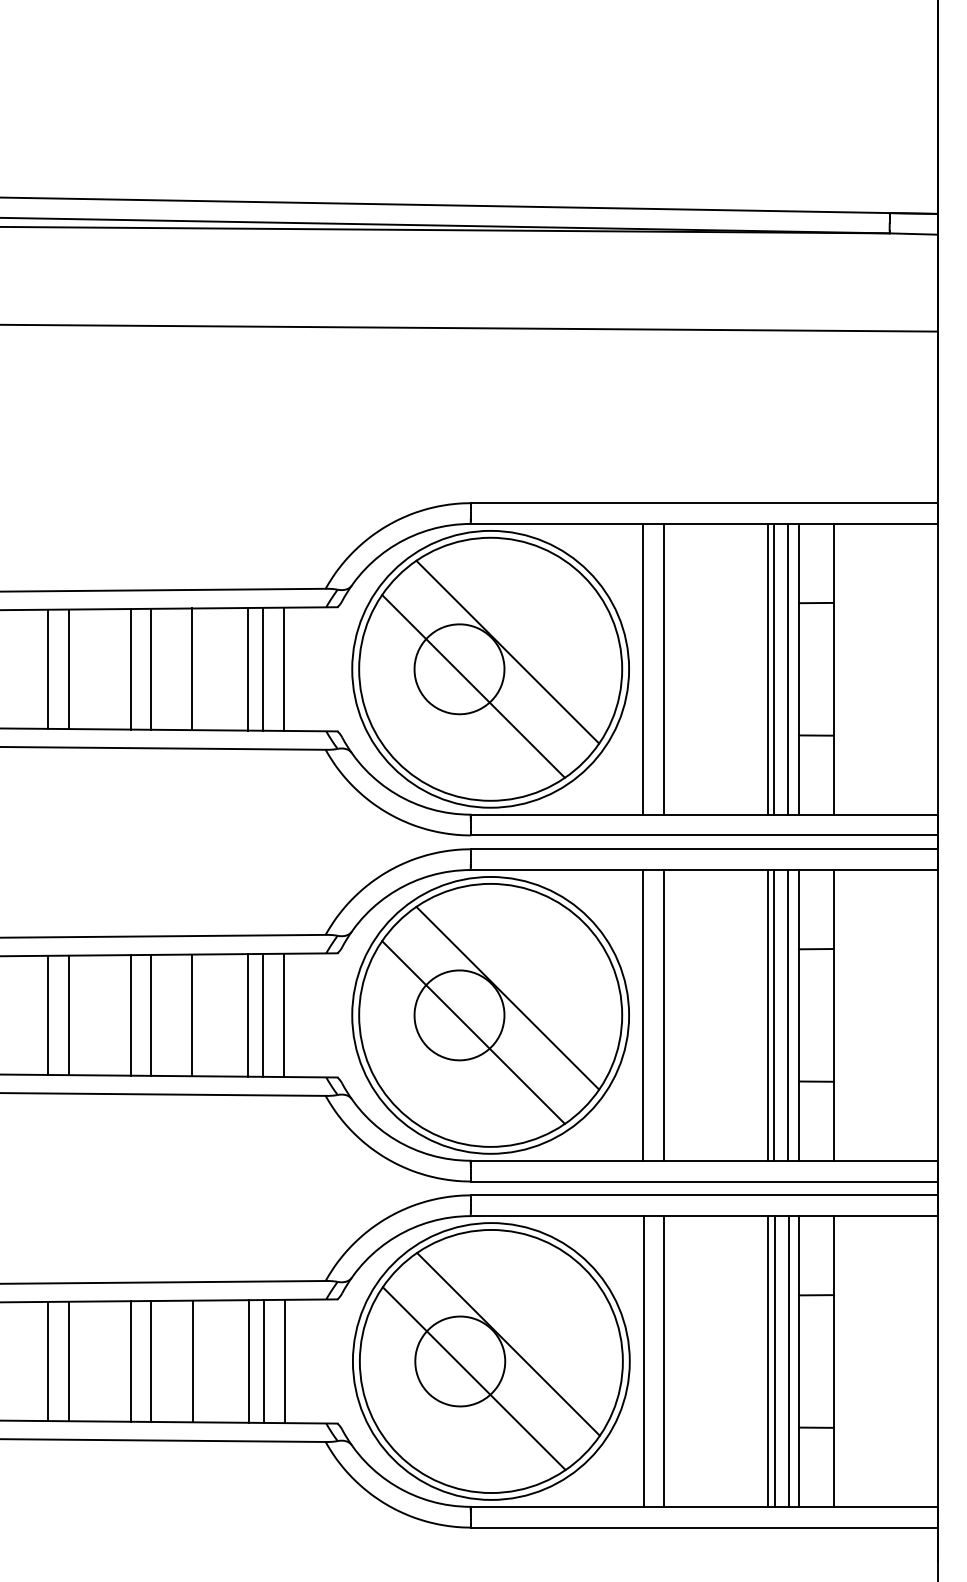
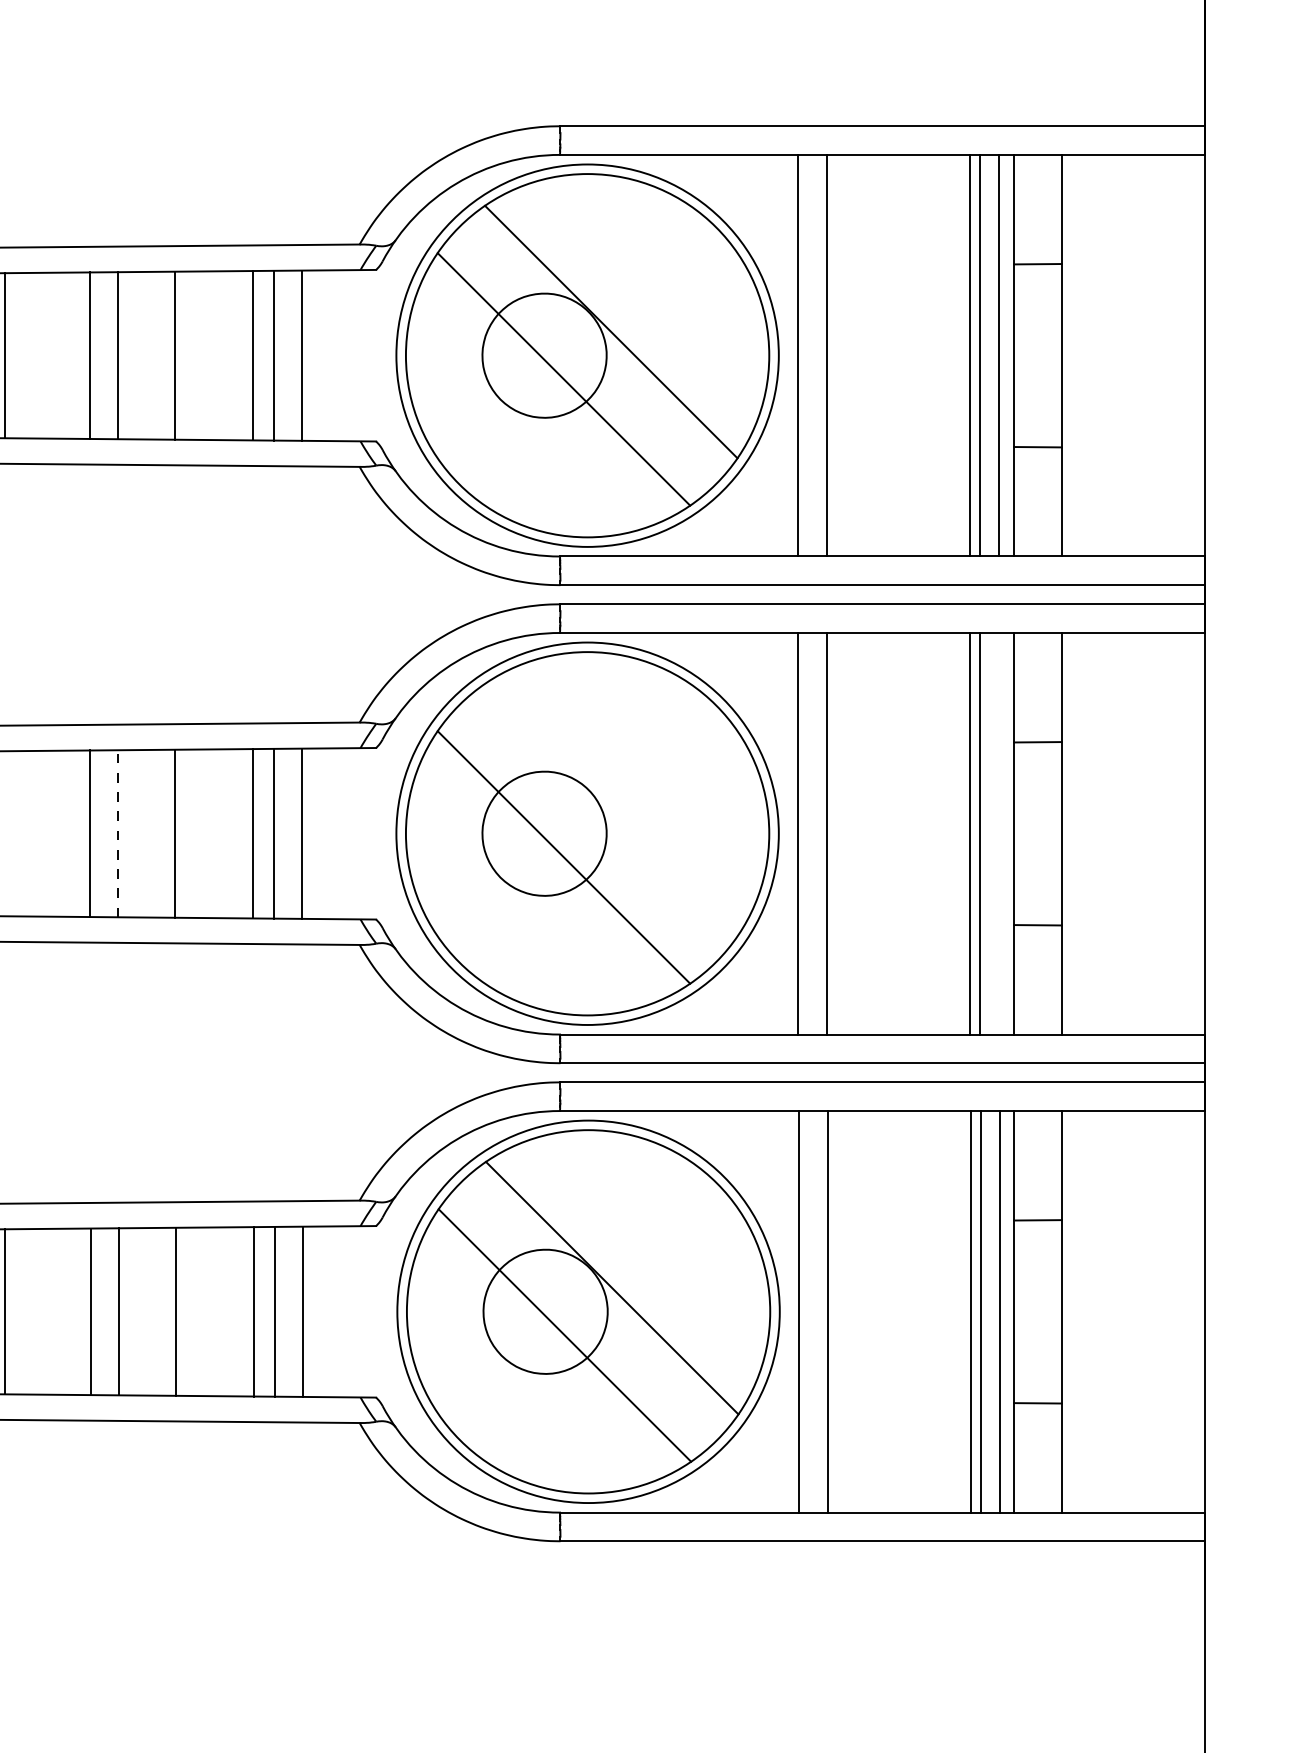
line: (507, 997) -> (610, 809), removed
line: (150, 1014) -> (117, 832), solid -> dashed
line: (69, 1015) -> (5, 833), removed
line: (788, 1015) -> (999, 833), removed

